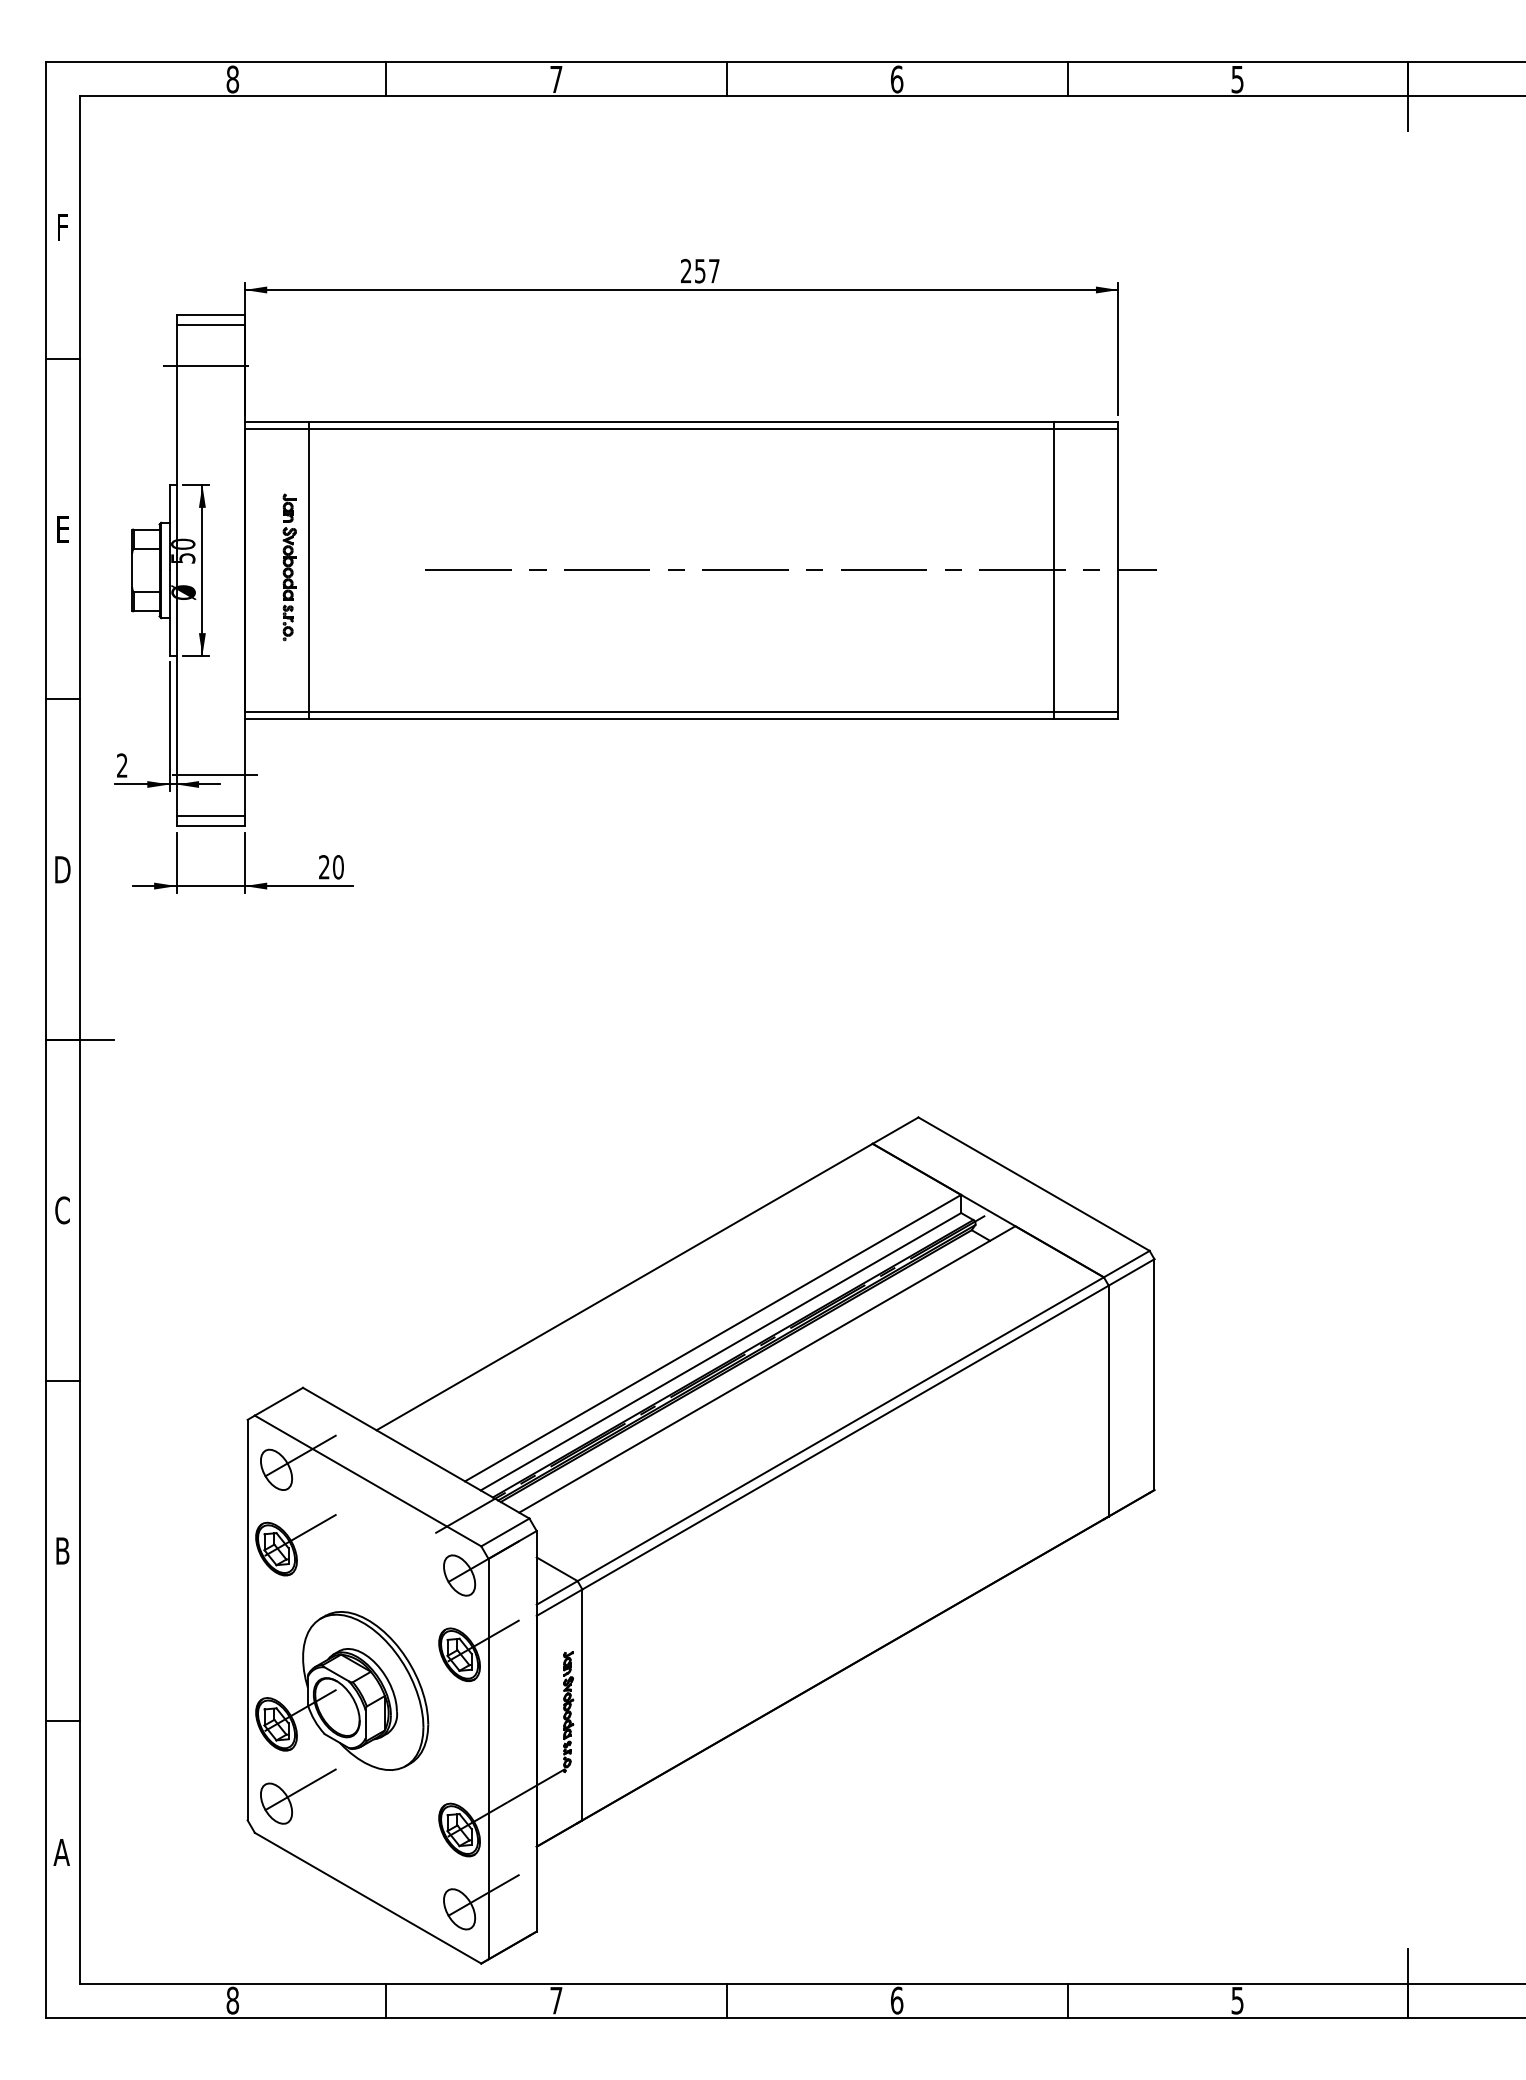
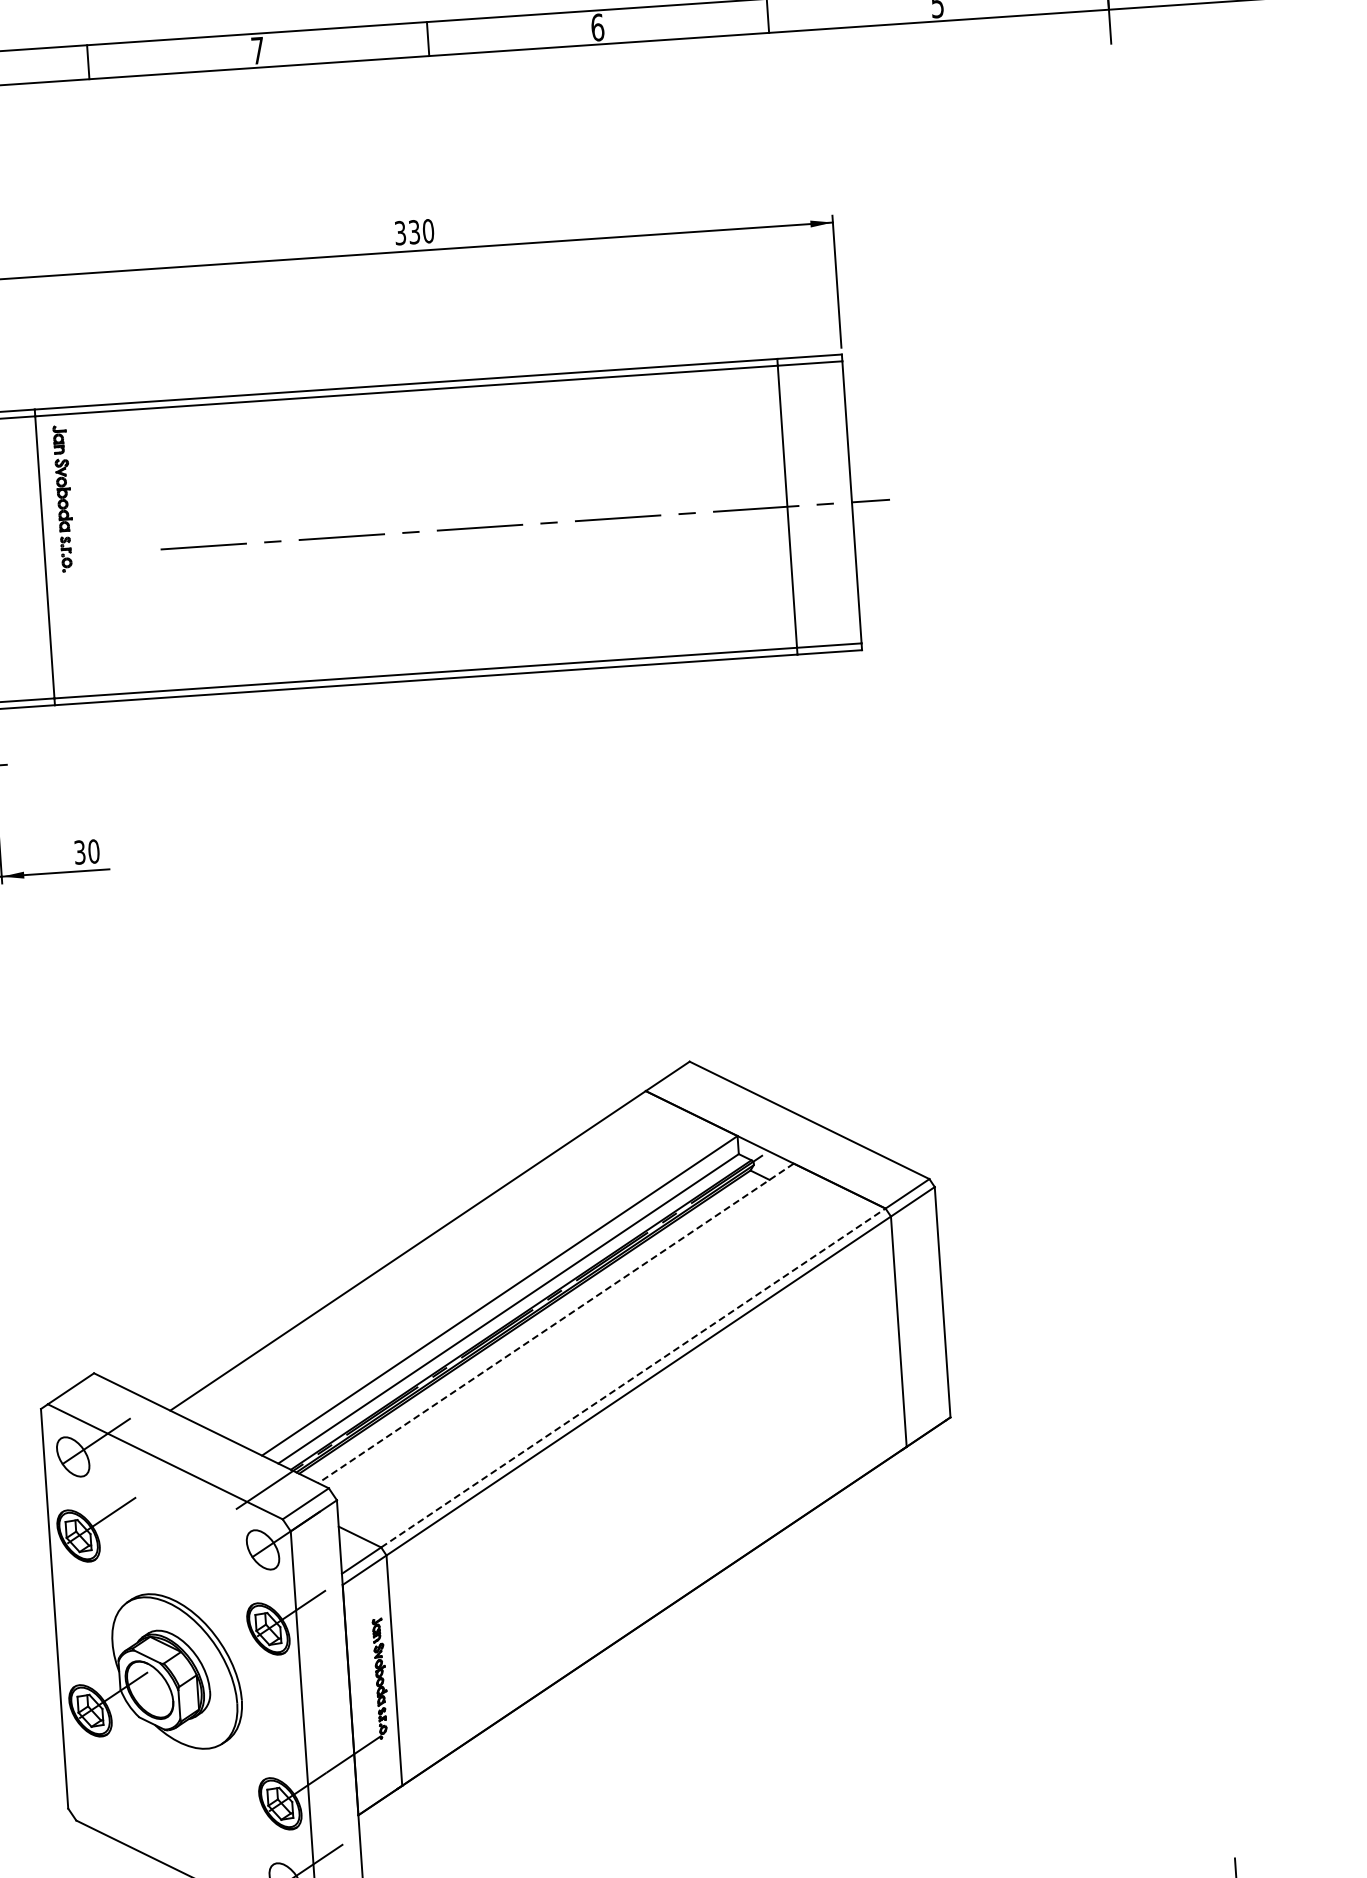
text: (700, 270) -> (414, 231), 257 -> 330
part: (289, 567) -> (64, 498), moved
text: (324, 867) -> (80, 852), 20 -> 30
line: (766, 1369) -> (555, 1323), solid -> dashed
line: (840, 1429) -> (633, 1378), solid -> dashed
part: (298, 1796) -> (117, 1781), removed

